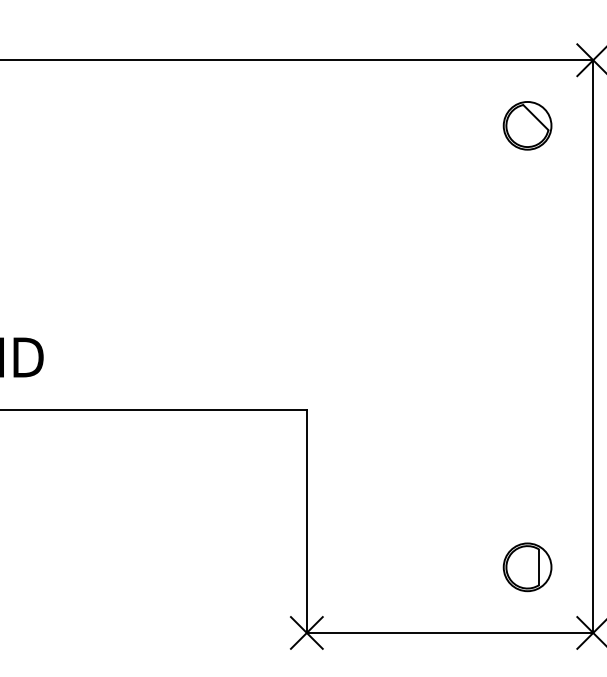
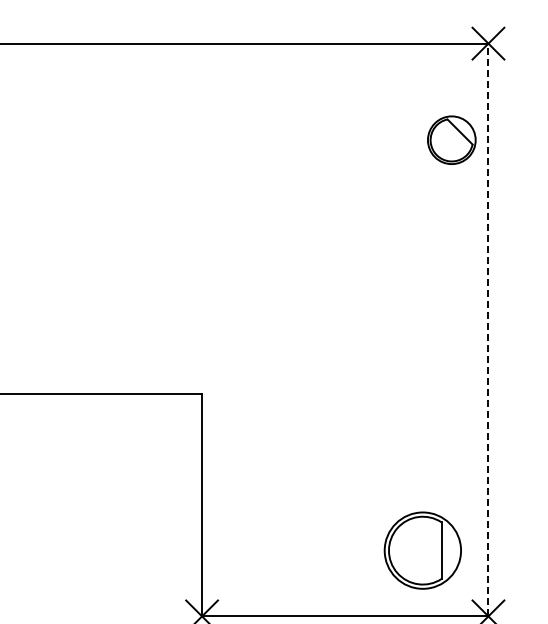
part: (527, 125) -> (451, 139), moved
line: (593, 346) -> (488, 329), solid -> dashed
part: (527, 567) -> (422, 550), size x1.6

